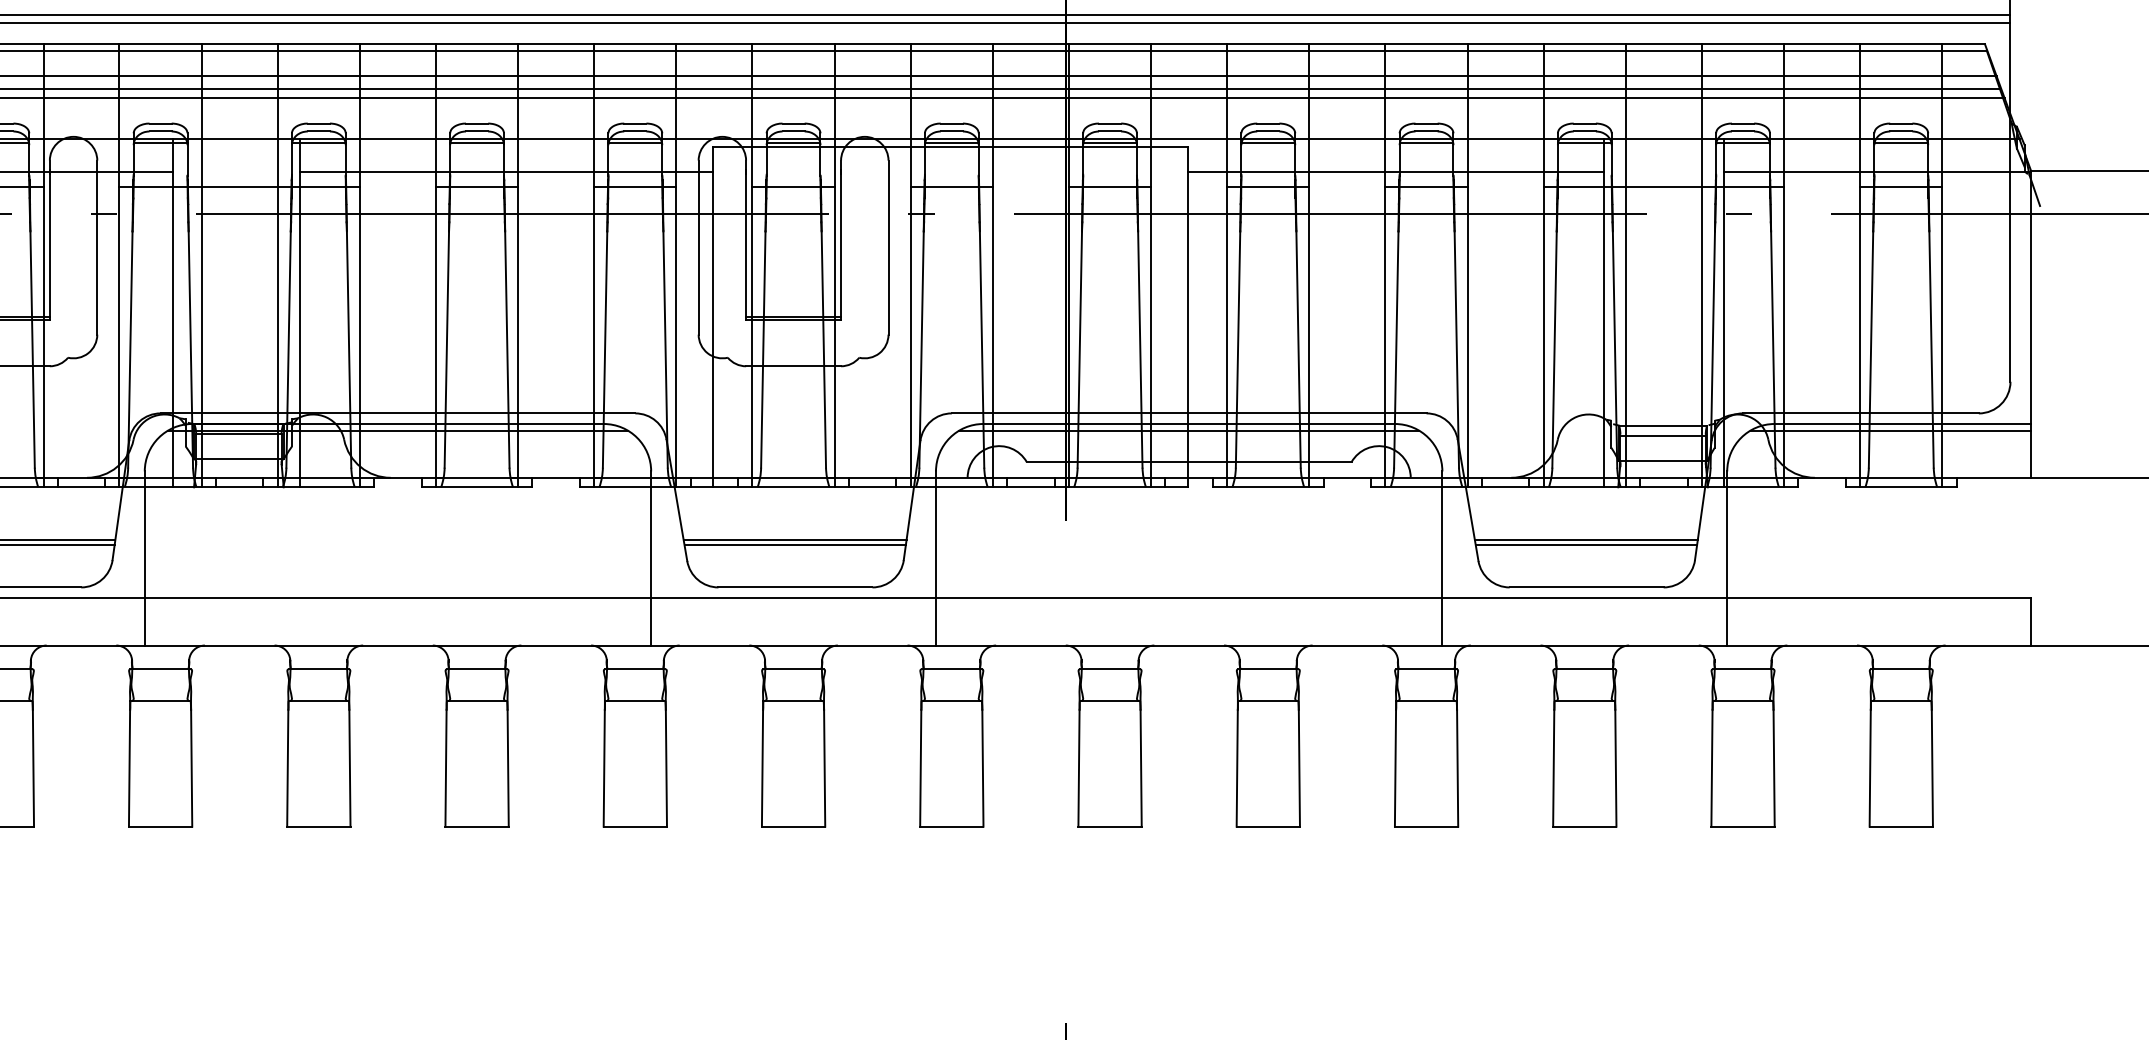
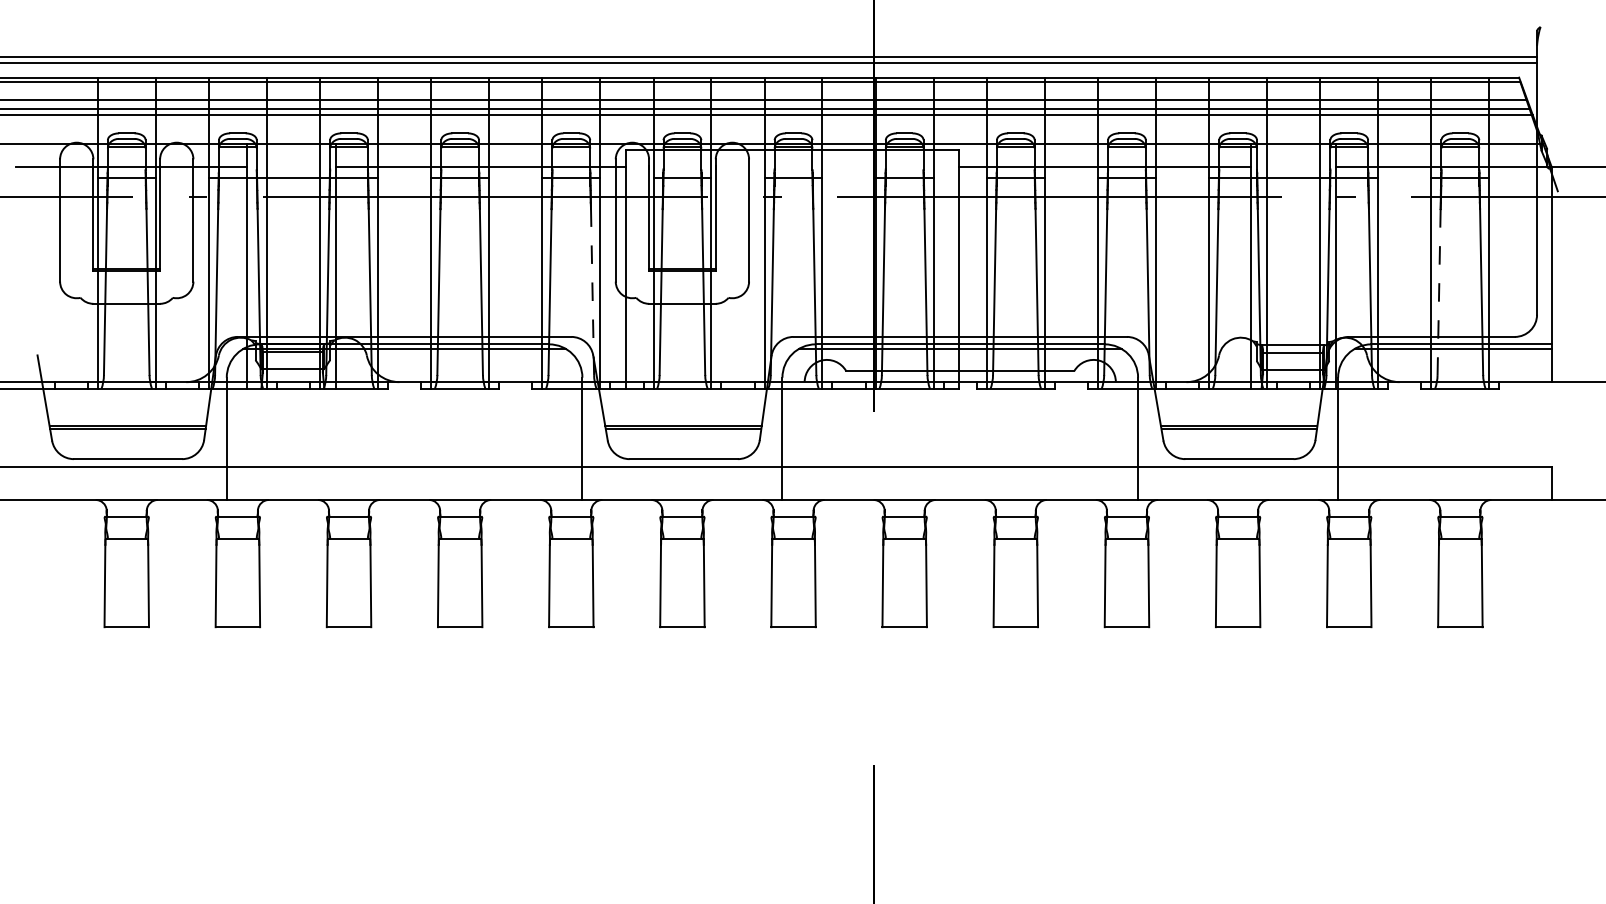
line: (665, 350) -> (592, 292), solid -> dashed
line: (1871, 350) -> (1439, 292), solid -> dashed

